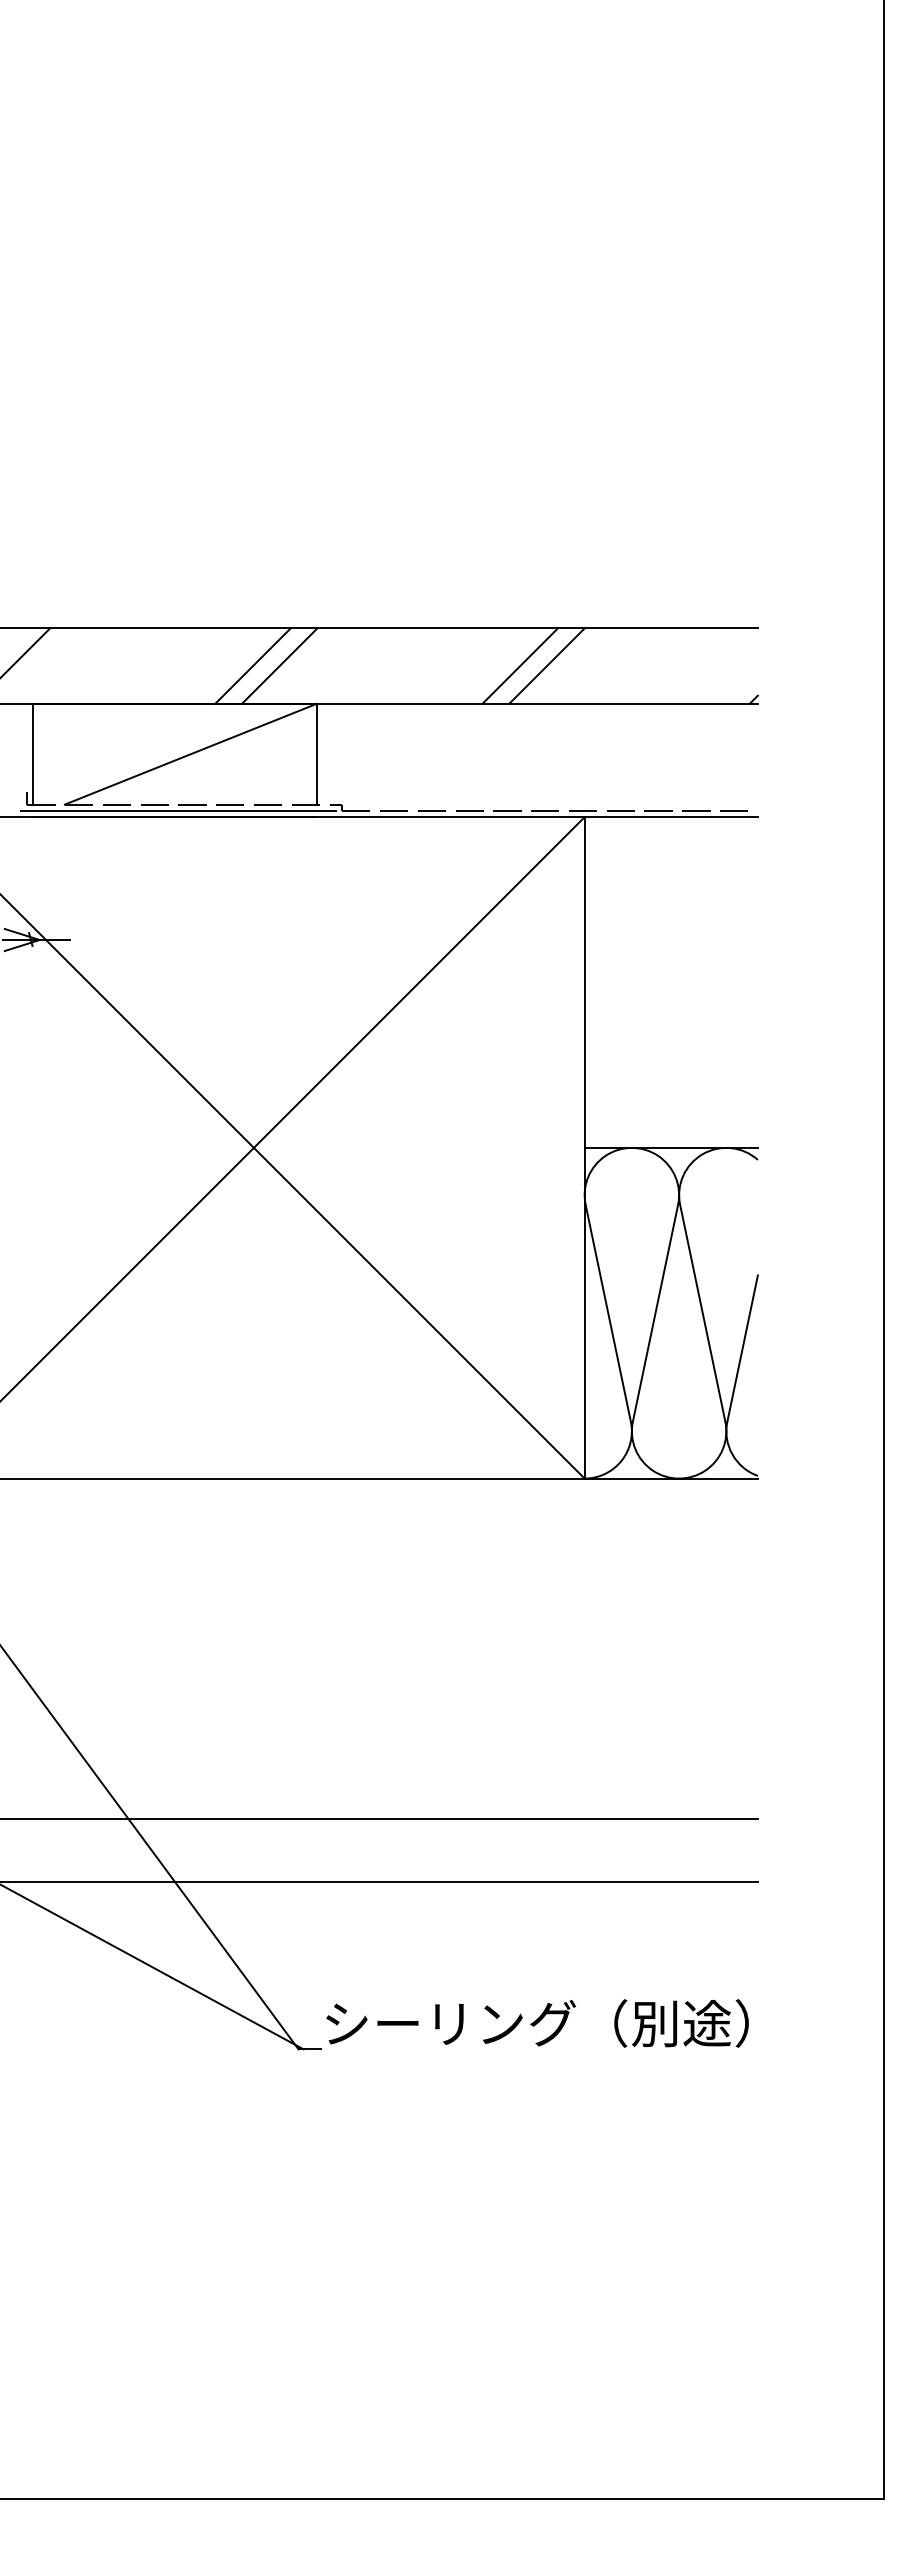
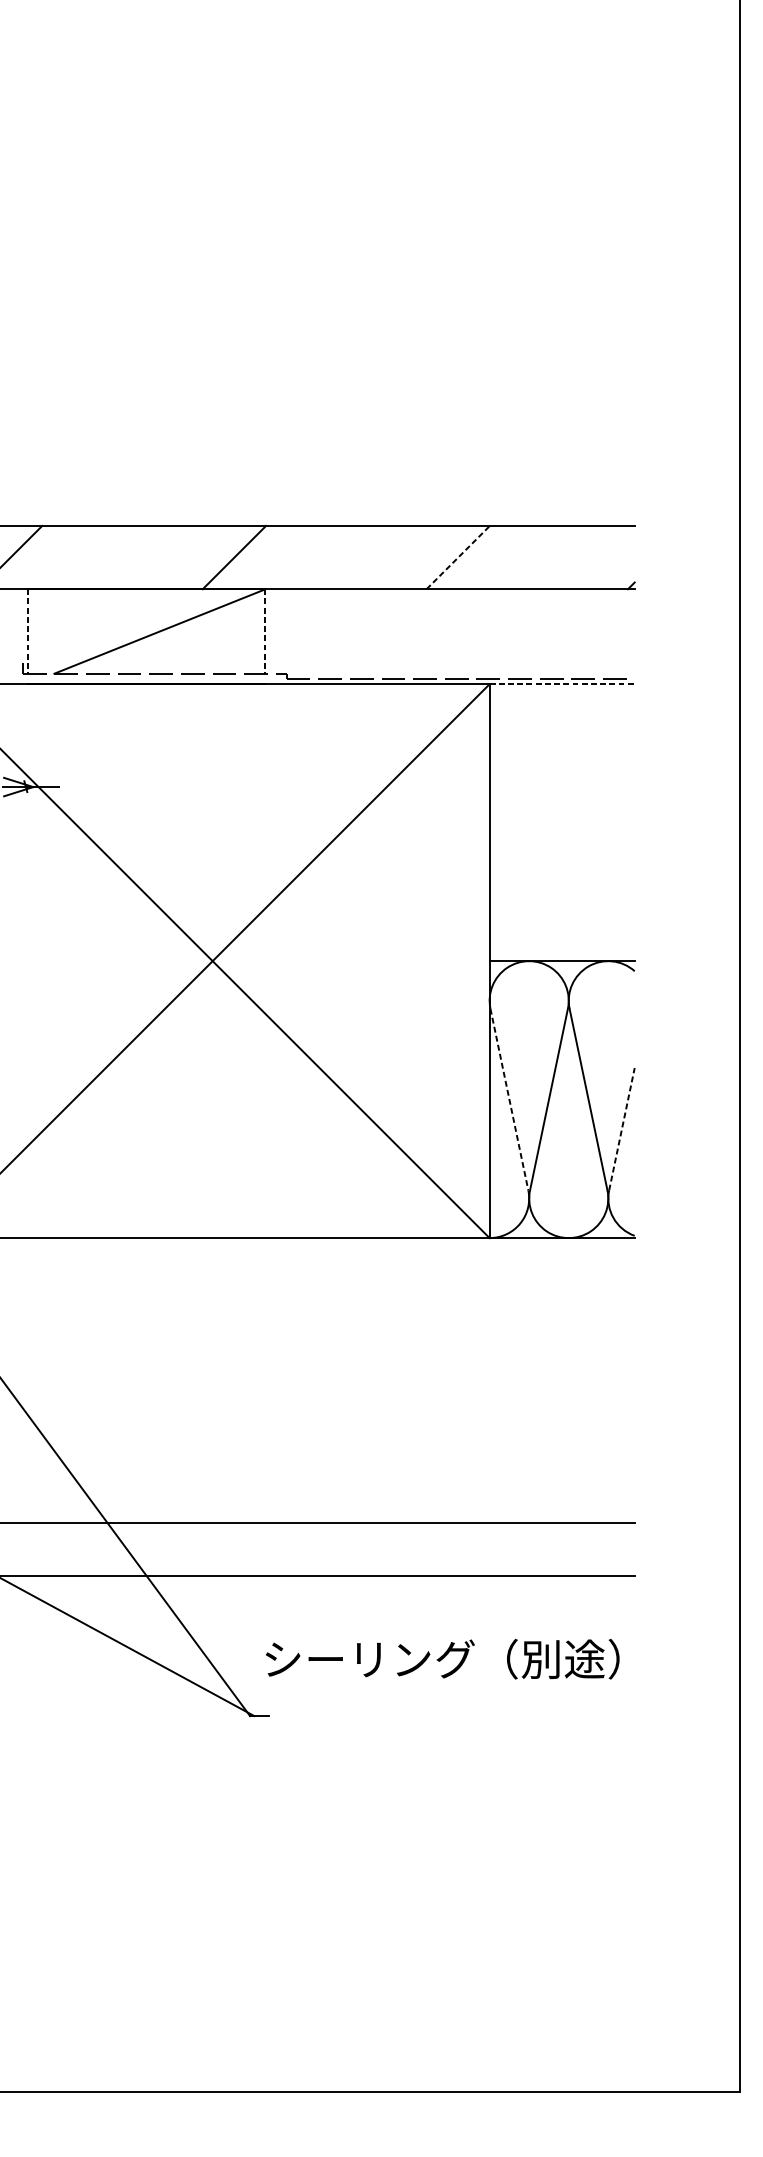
line: (252, 665) -> (211, 557), removed
line: (520, 665) -> (435, 557), removed
line: (547, 665) -> (458, 557), solid -> dashed
line: (33, 754) -> (28, 631), solid -> dashed
line: (316, 754) -> (265, 631), solid -> dashed
line: (177, 810) -> (148, 678), removed
line: (671, 817) -> (562, 684), solid -> dashed
line: (608, 1313) -> (509, 1099), solid -> dashed
line: (742, 1348) -> (621, 1129), solid -> dashed
text: (537, 2023) -> (442, 1659), moved

